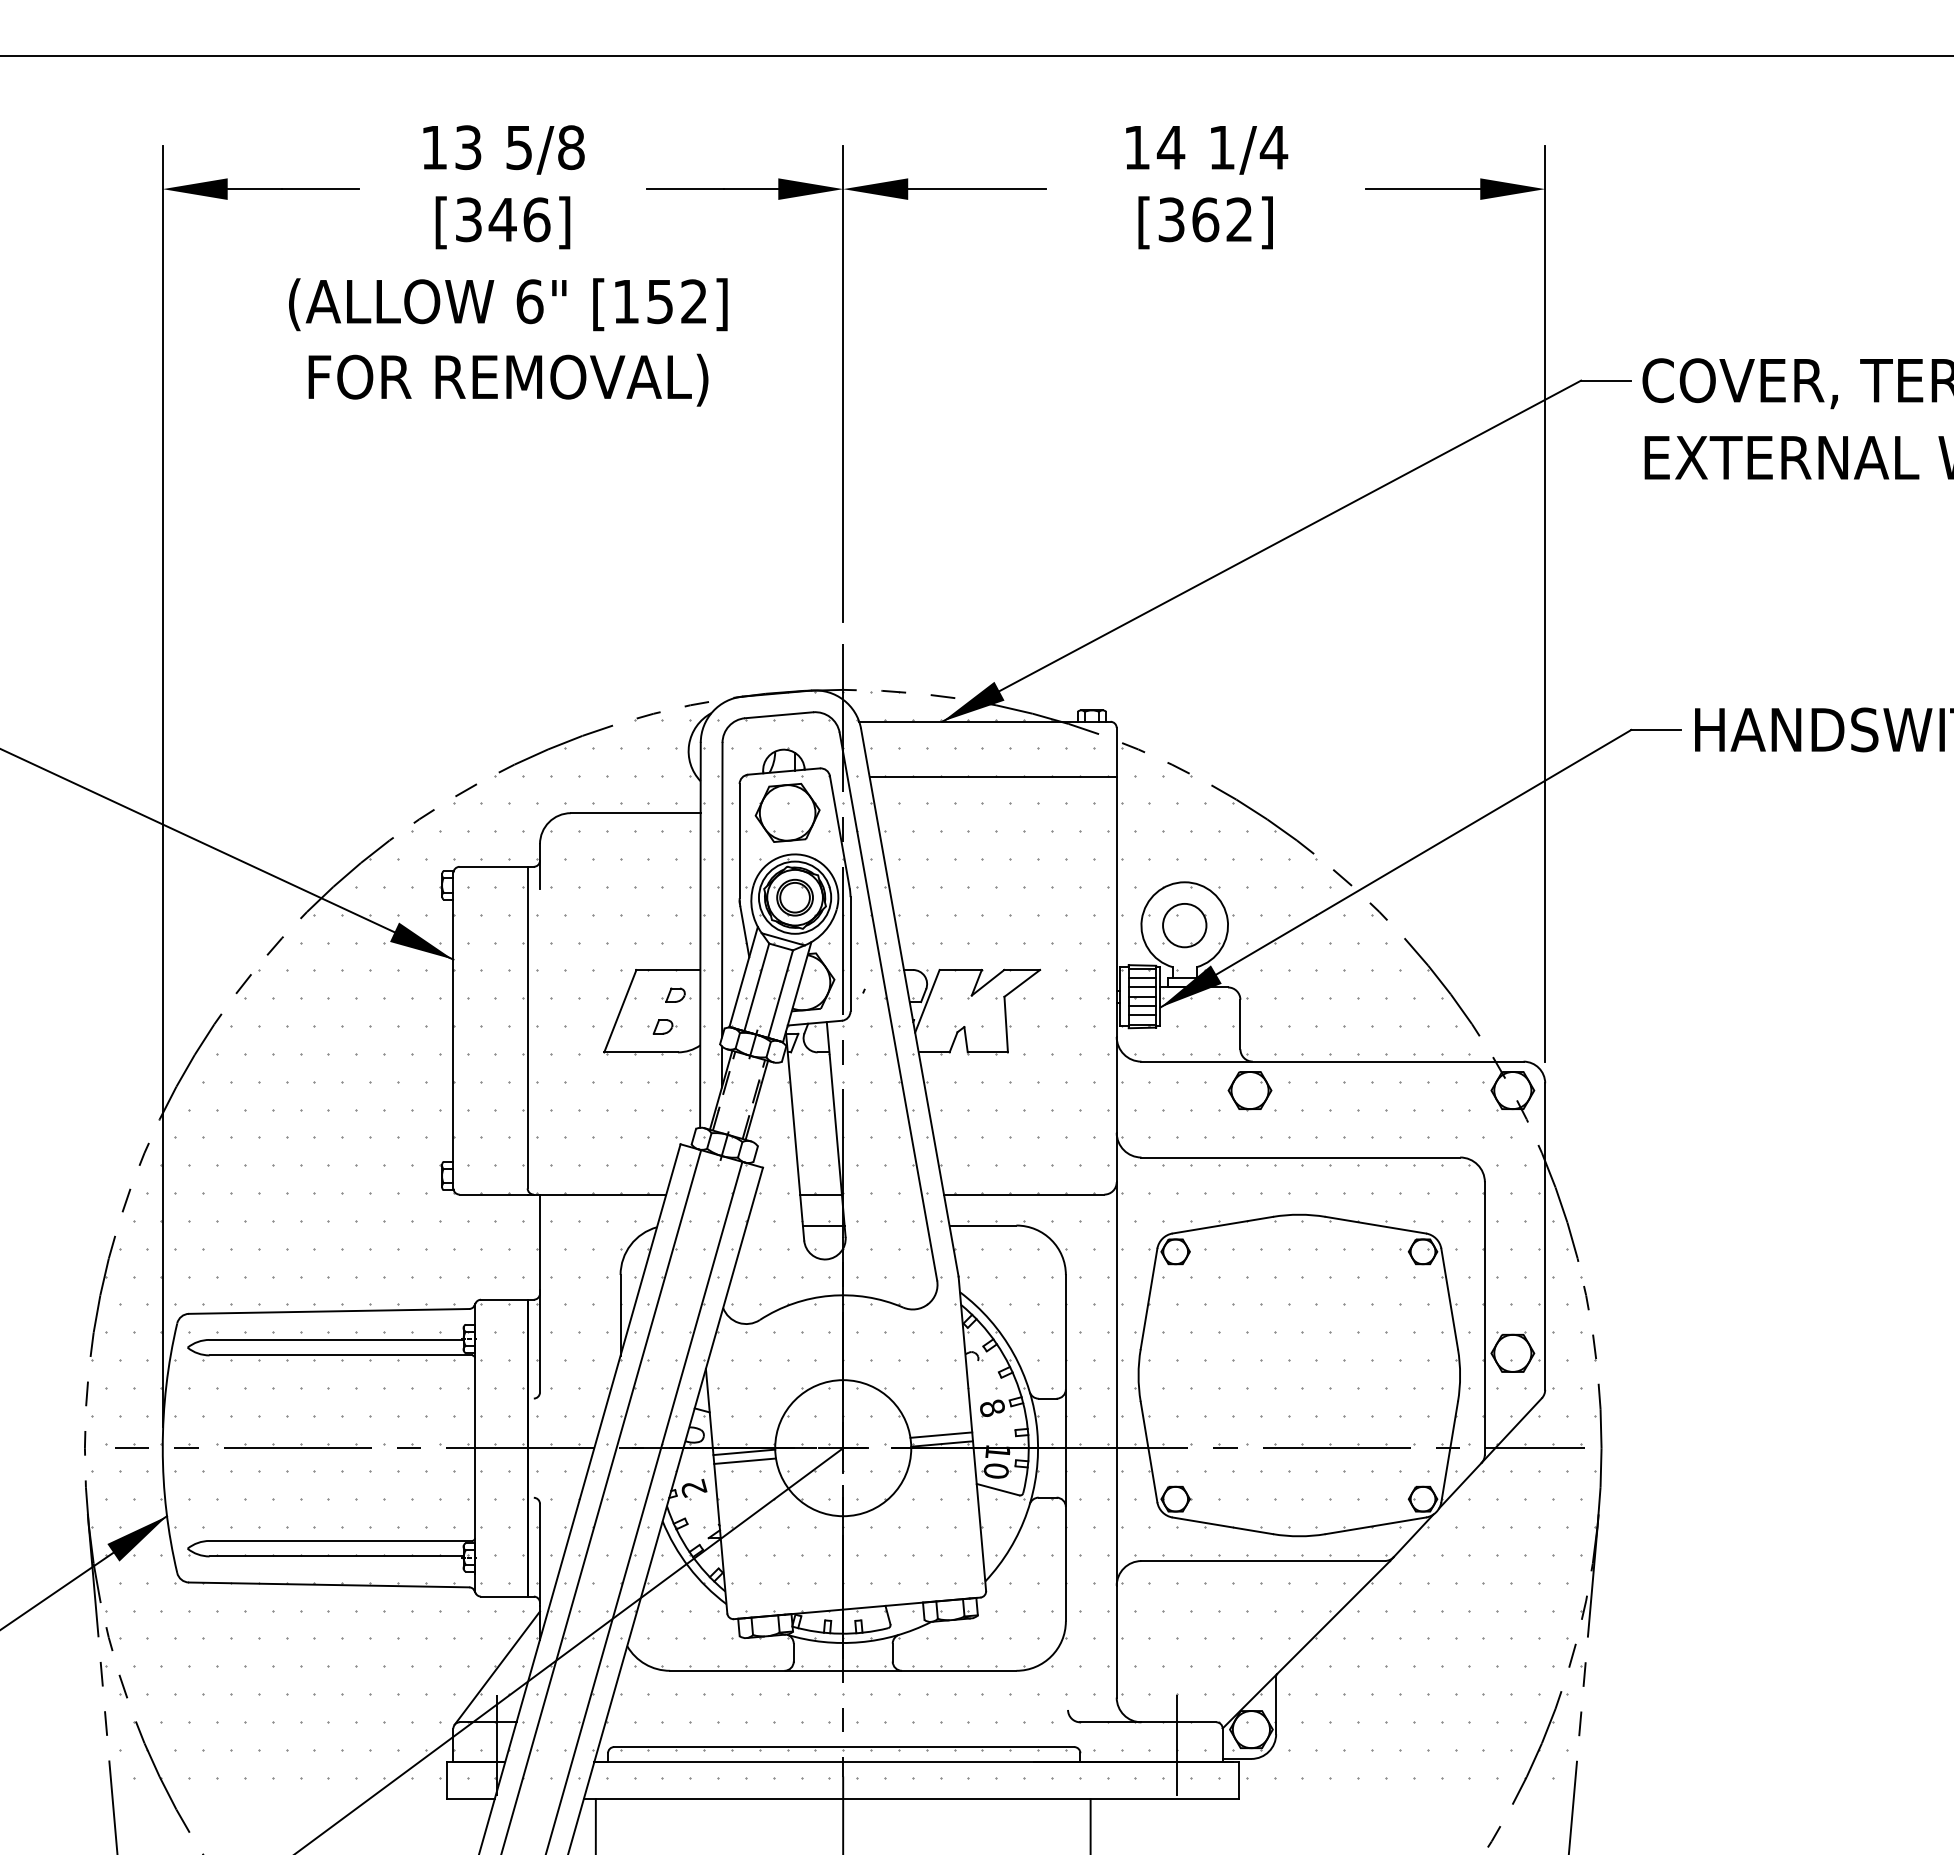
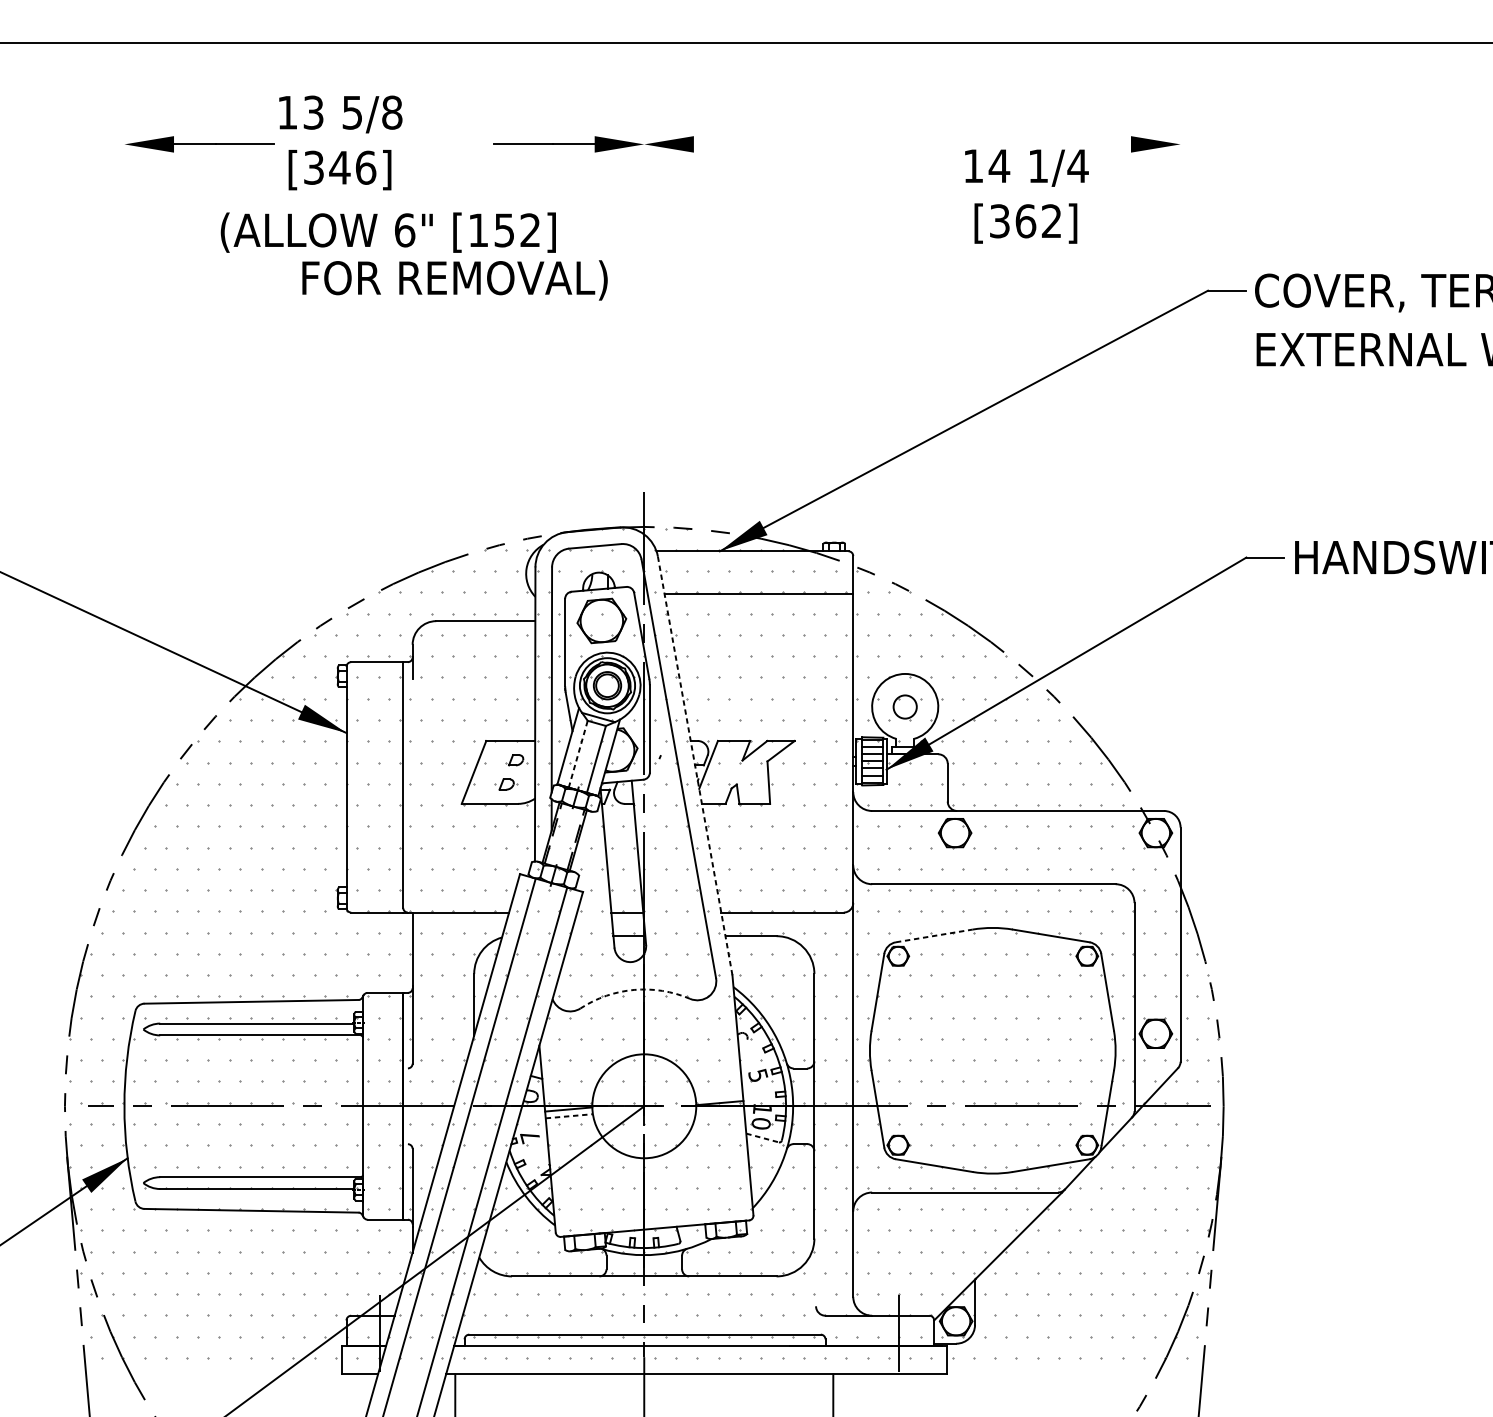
text: (503, 187) -> (340, 143), moved
text: (1207, 187) -> (1027, 196), moved
line: (976, 189) -> (746, 144), removed
line: (1422, 189) -> (1086, 144), removed
text: (508, 379) -> (455, 279), moved
line: (843, 383) -> (644, 292), removed
line: (1545, 603) -> (1180, 460), removed
line: (162, 785) -> (124, 600), removed
circle: (1184, 925) -> (905, 706), size x0.7
line: (756, 987) -> (578, 754), solid -> dashed
line: (909, 1002) -> (694, 765), solid -> dashed
line: (1222, 1225) -> (934, 936), solid -> dashed
arc: (829, 1295) -> (633, 989), solid -> dashed
text: (992, 1407) -> (758, 1075), 8 -> 5
line: (941, 1434) -> (719, 1095), removed
line: (745, 1461) -> (569, 1116), solid -> dashed
text: (693, 1487) -> (529, 1136), 2 -> 7
line: (998, 1489) -> (762, 1137), solid -> dashed
line: (497, 1667) -> (380, 1273), removed

